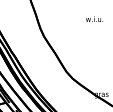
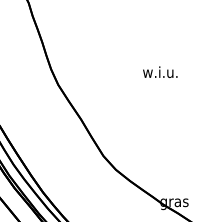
text: (94, 18) -> (160, 70), moved

